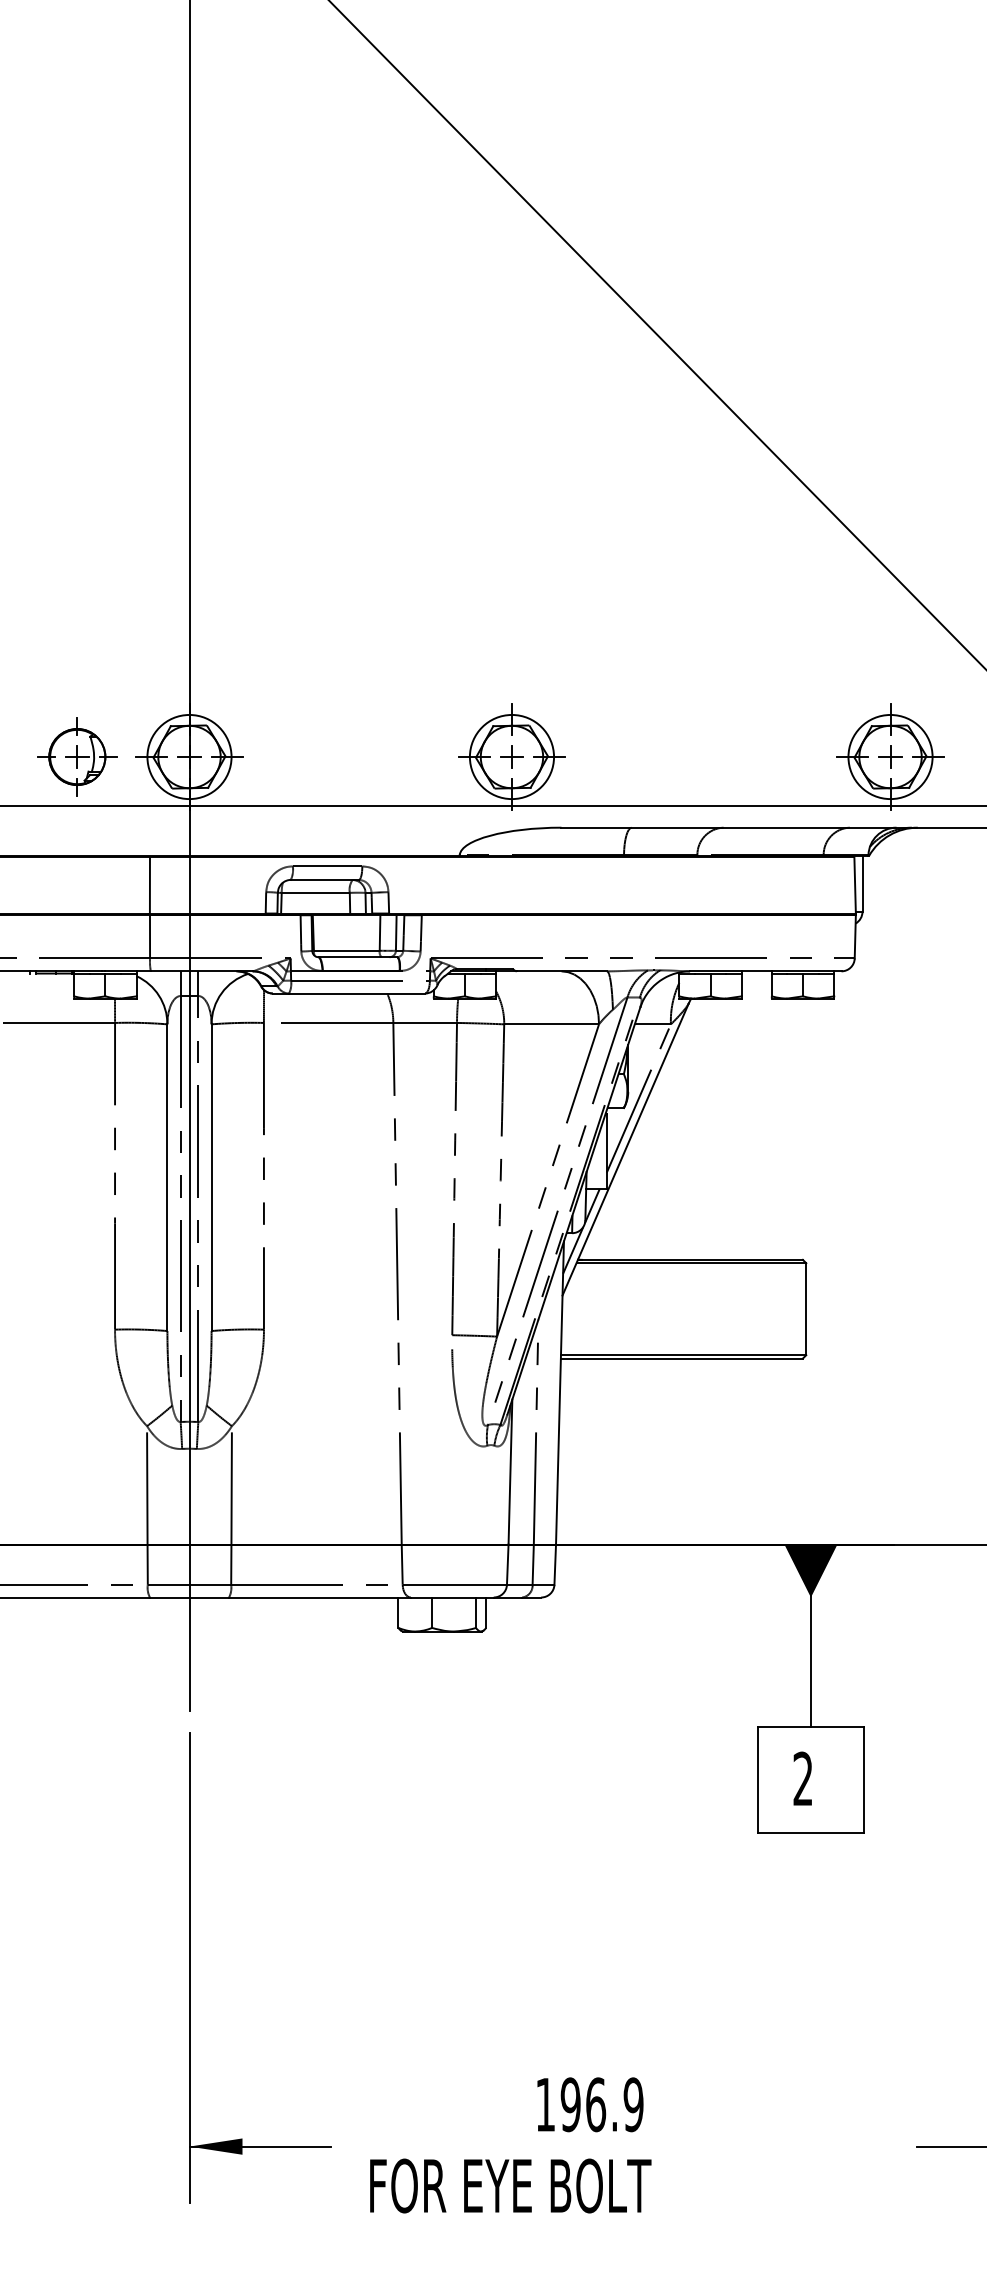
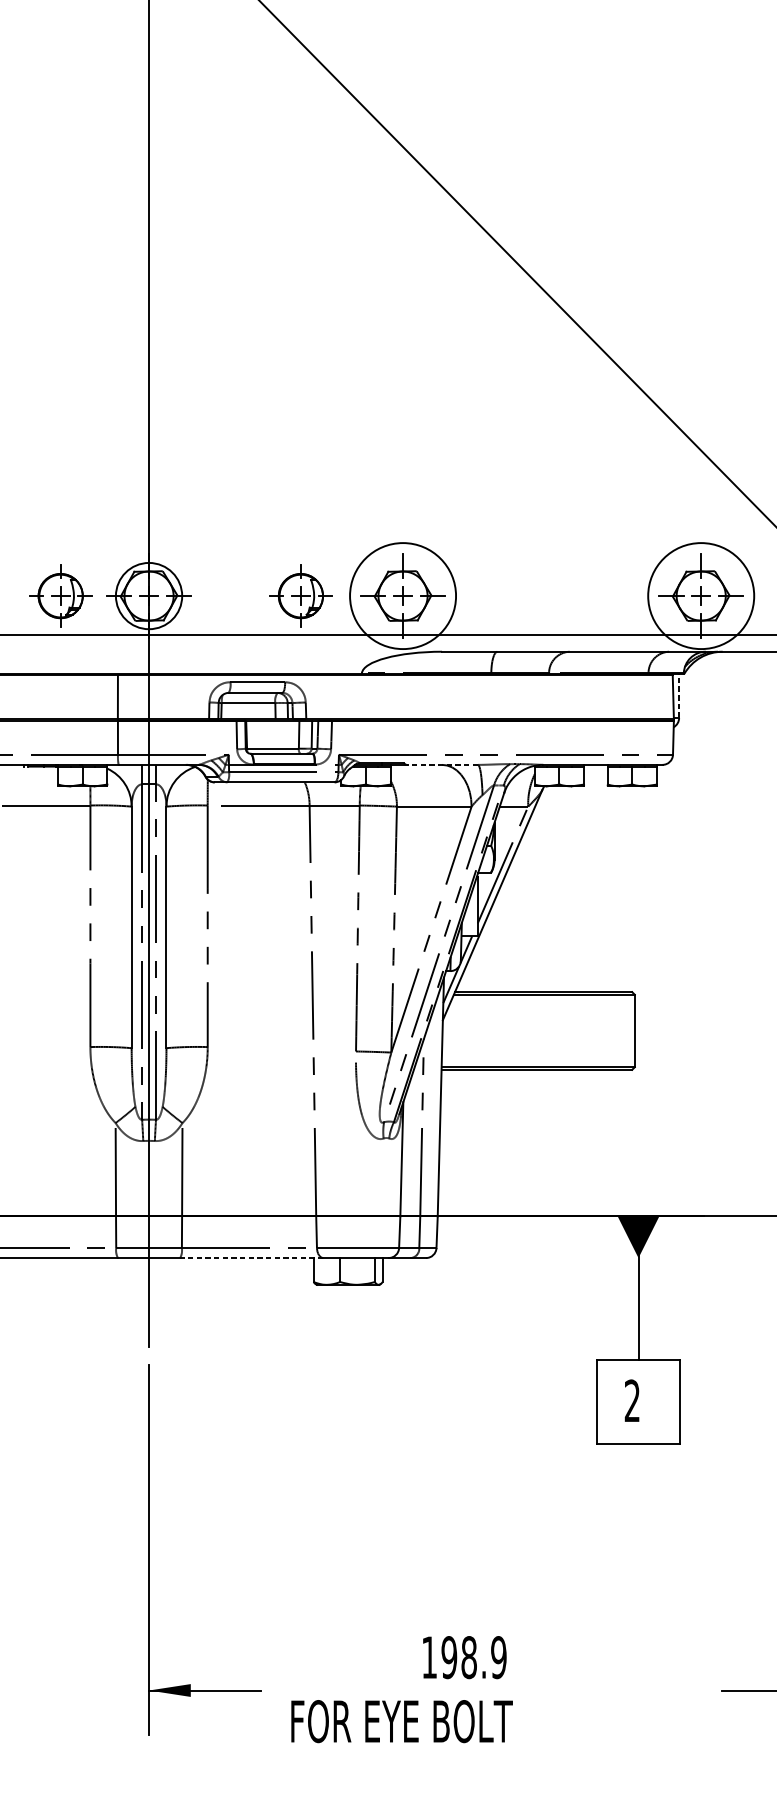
part: (382, 756) -> (301, 595), added
circle: (511, 756) -> (402, 595), size x1.6
circle: (890, 756) -> (701, 595), size x1.6
line: (862, 883) -> (679, 695), solid -> dashed
line: (561, 971) -> (442, 765), solid -> dashed
line: (319, 1597) -> (251, 1258), solid -> dashed
text: (596, 2104) -> (469, 1657), 196.9 -> 198.9

